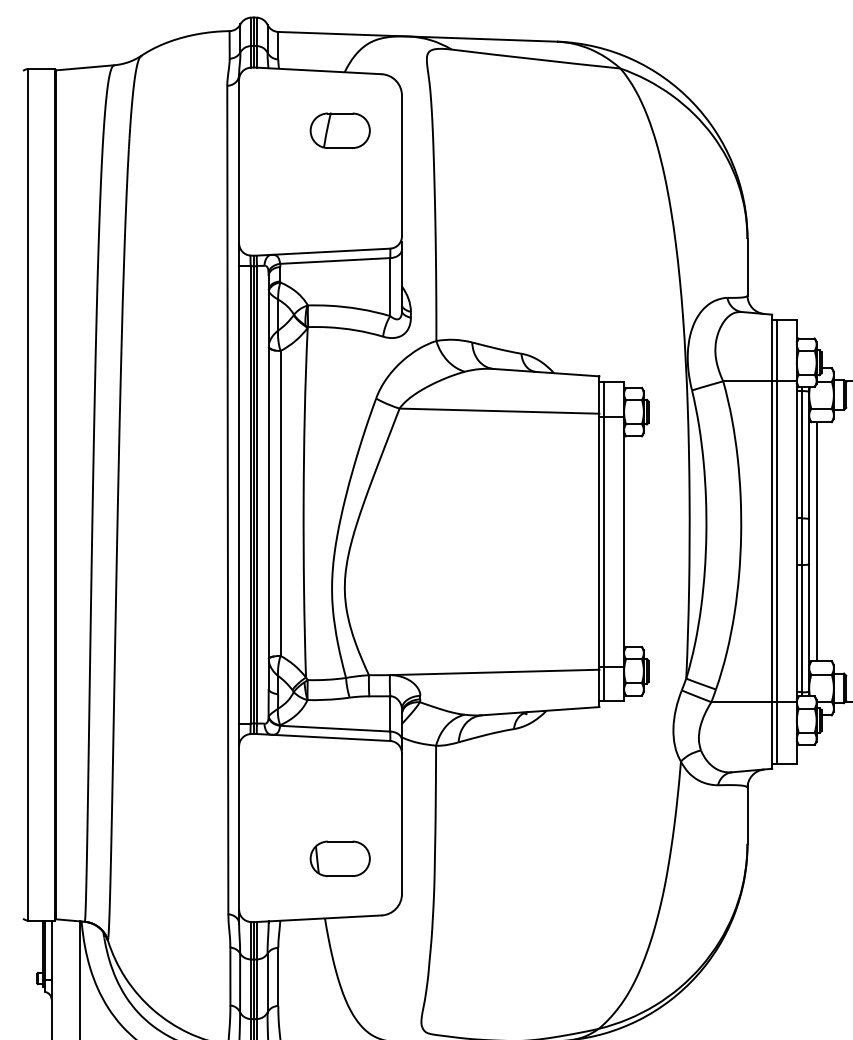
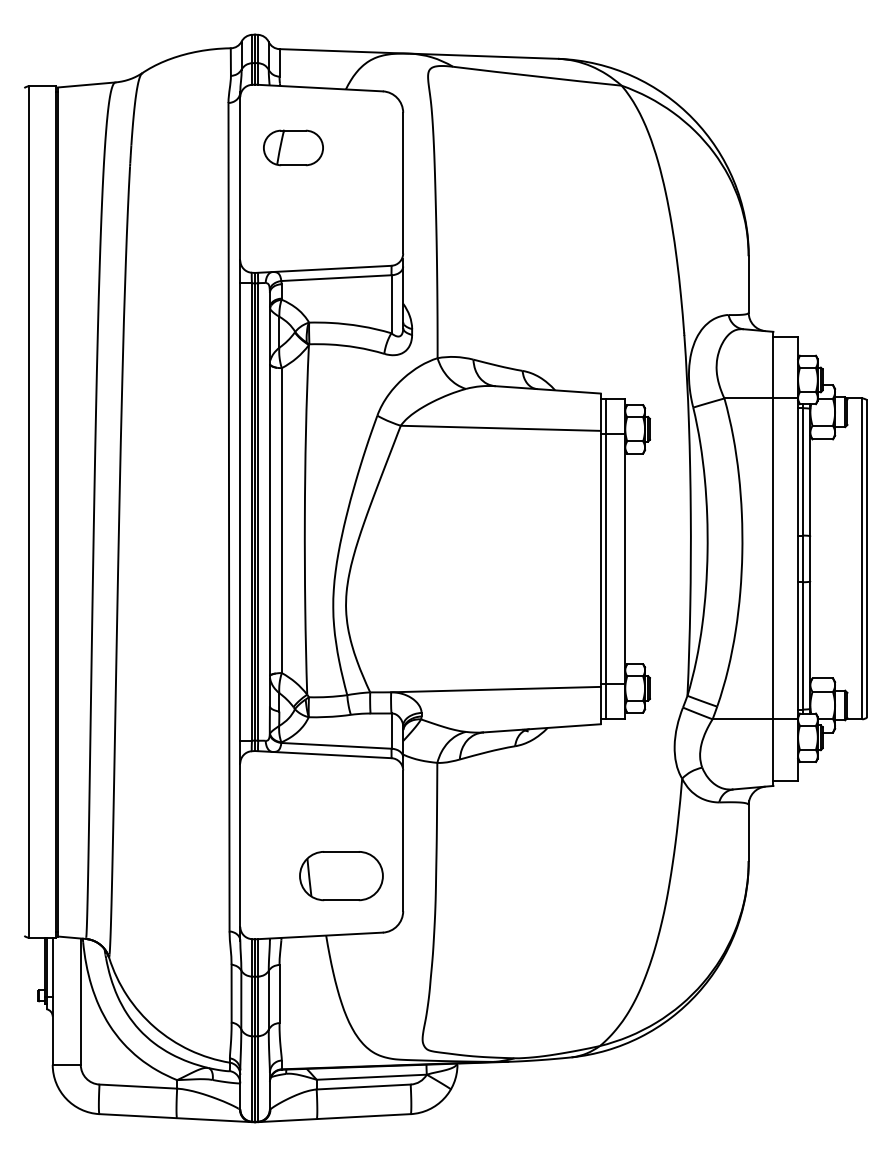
part: (340, 130) -> (293, 147), moved
line: (777, 541) -> (778, 558), removed
line: (816, 541) -> (817, 558), removed
part: (340, 858) -> (341, 875), size x1.4

